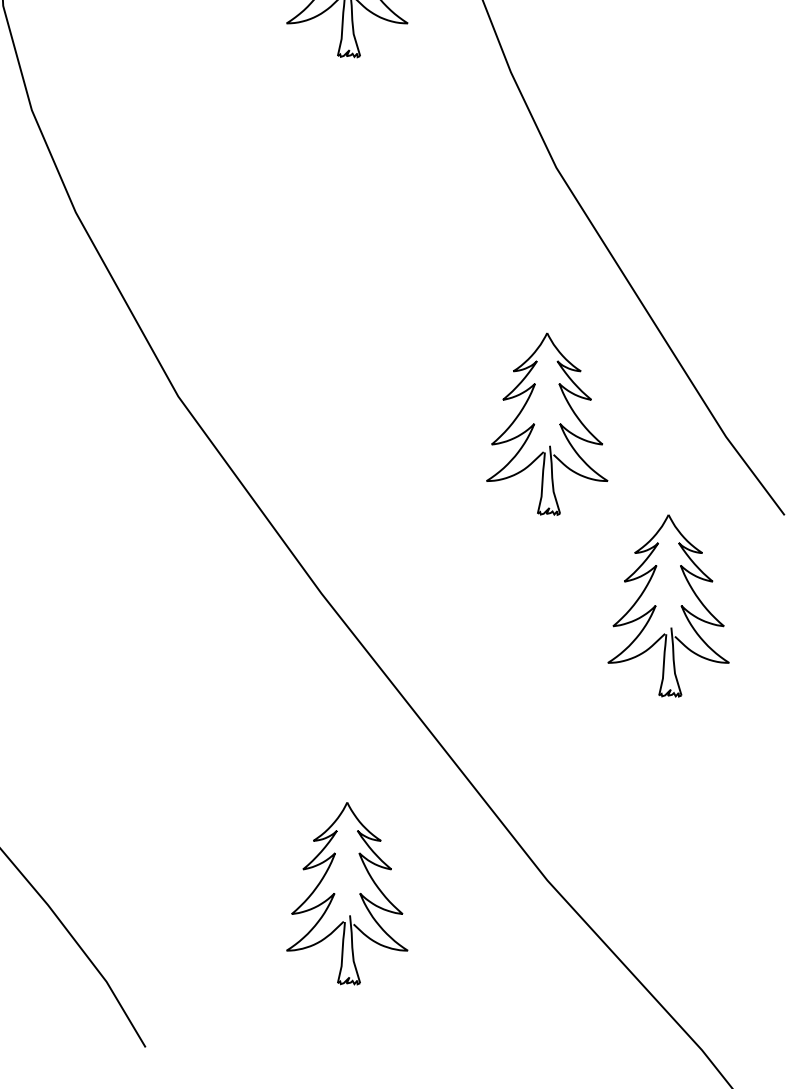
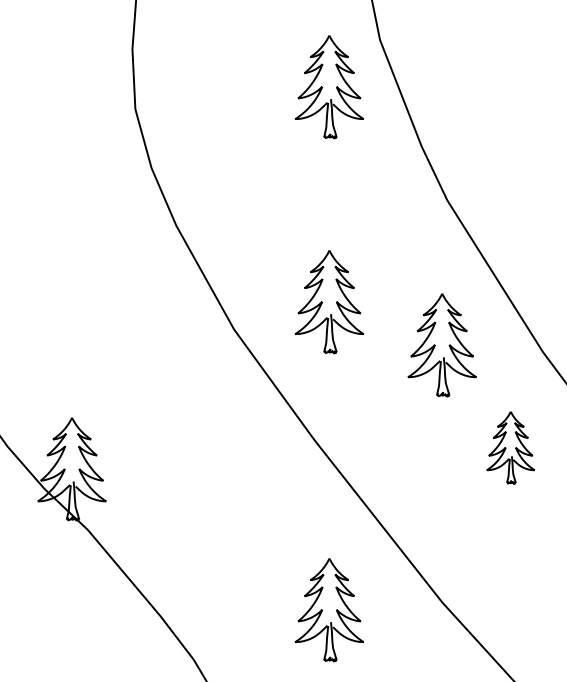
part: (345, 348) -> (328, 302), added
part: (668, 605) -> (510, 447), size x0.7

